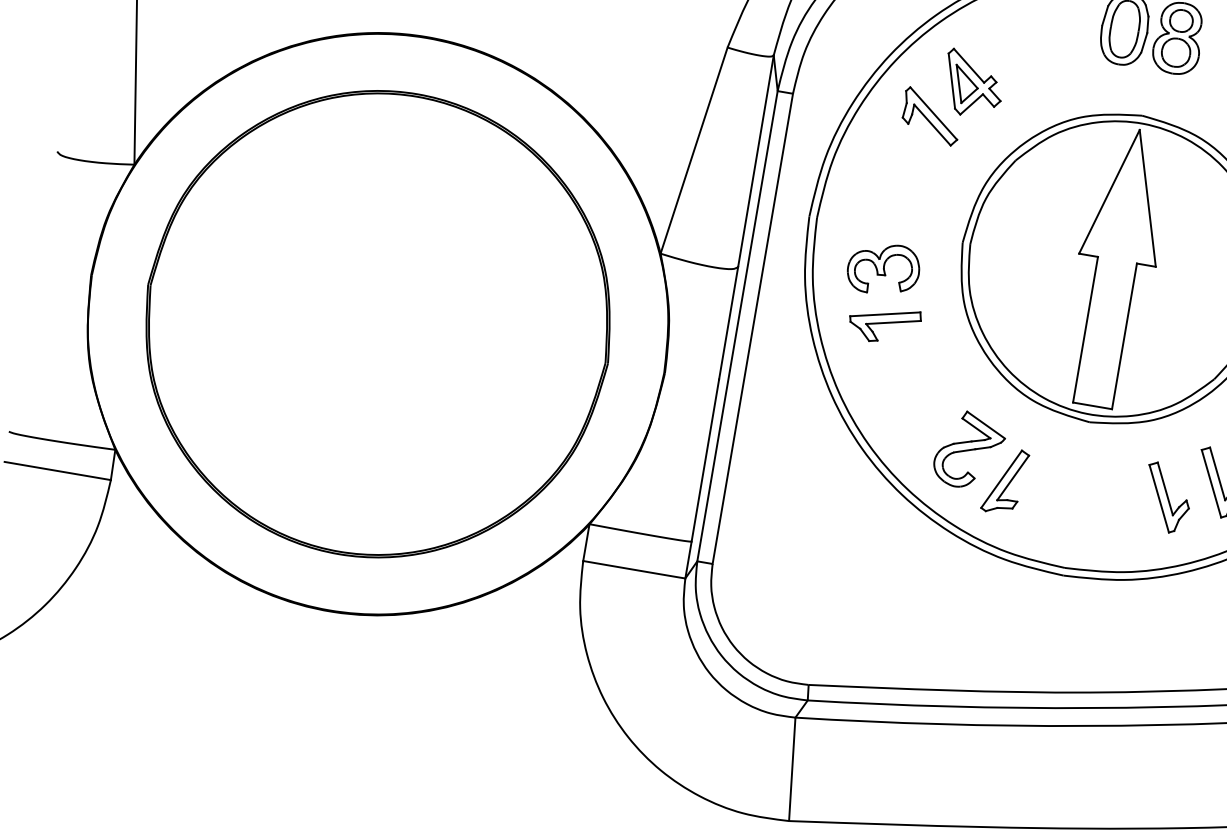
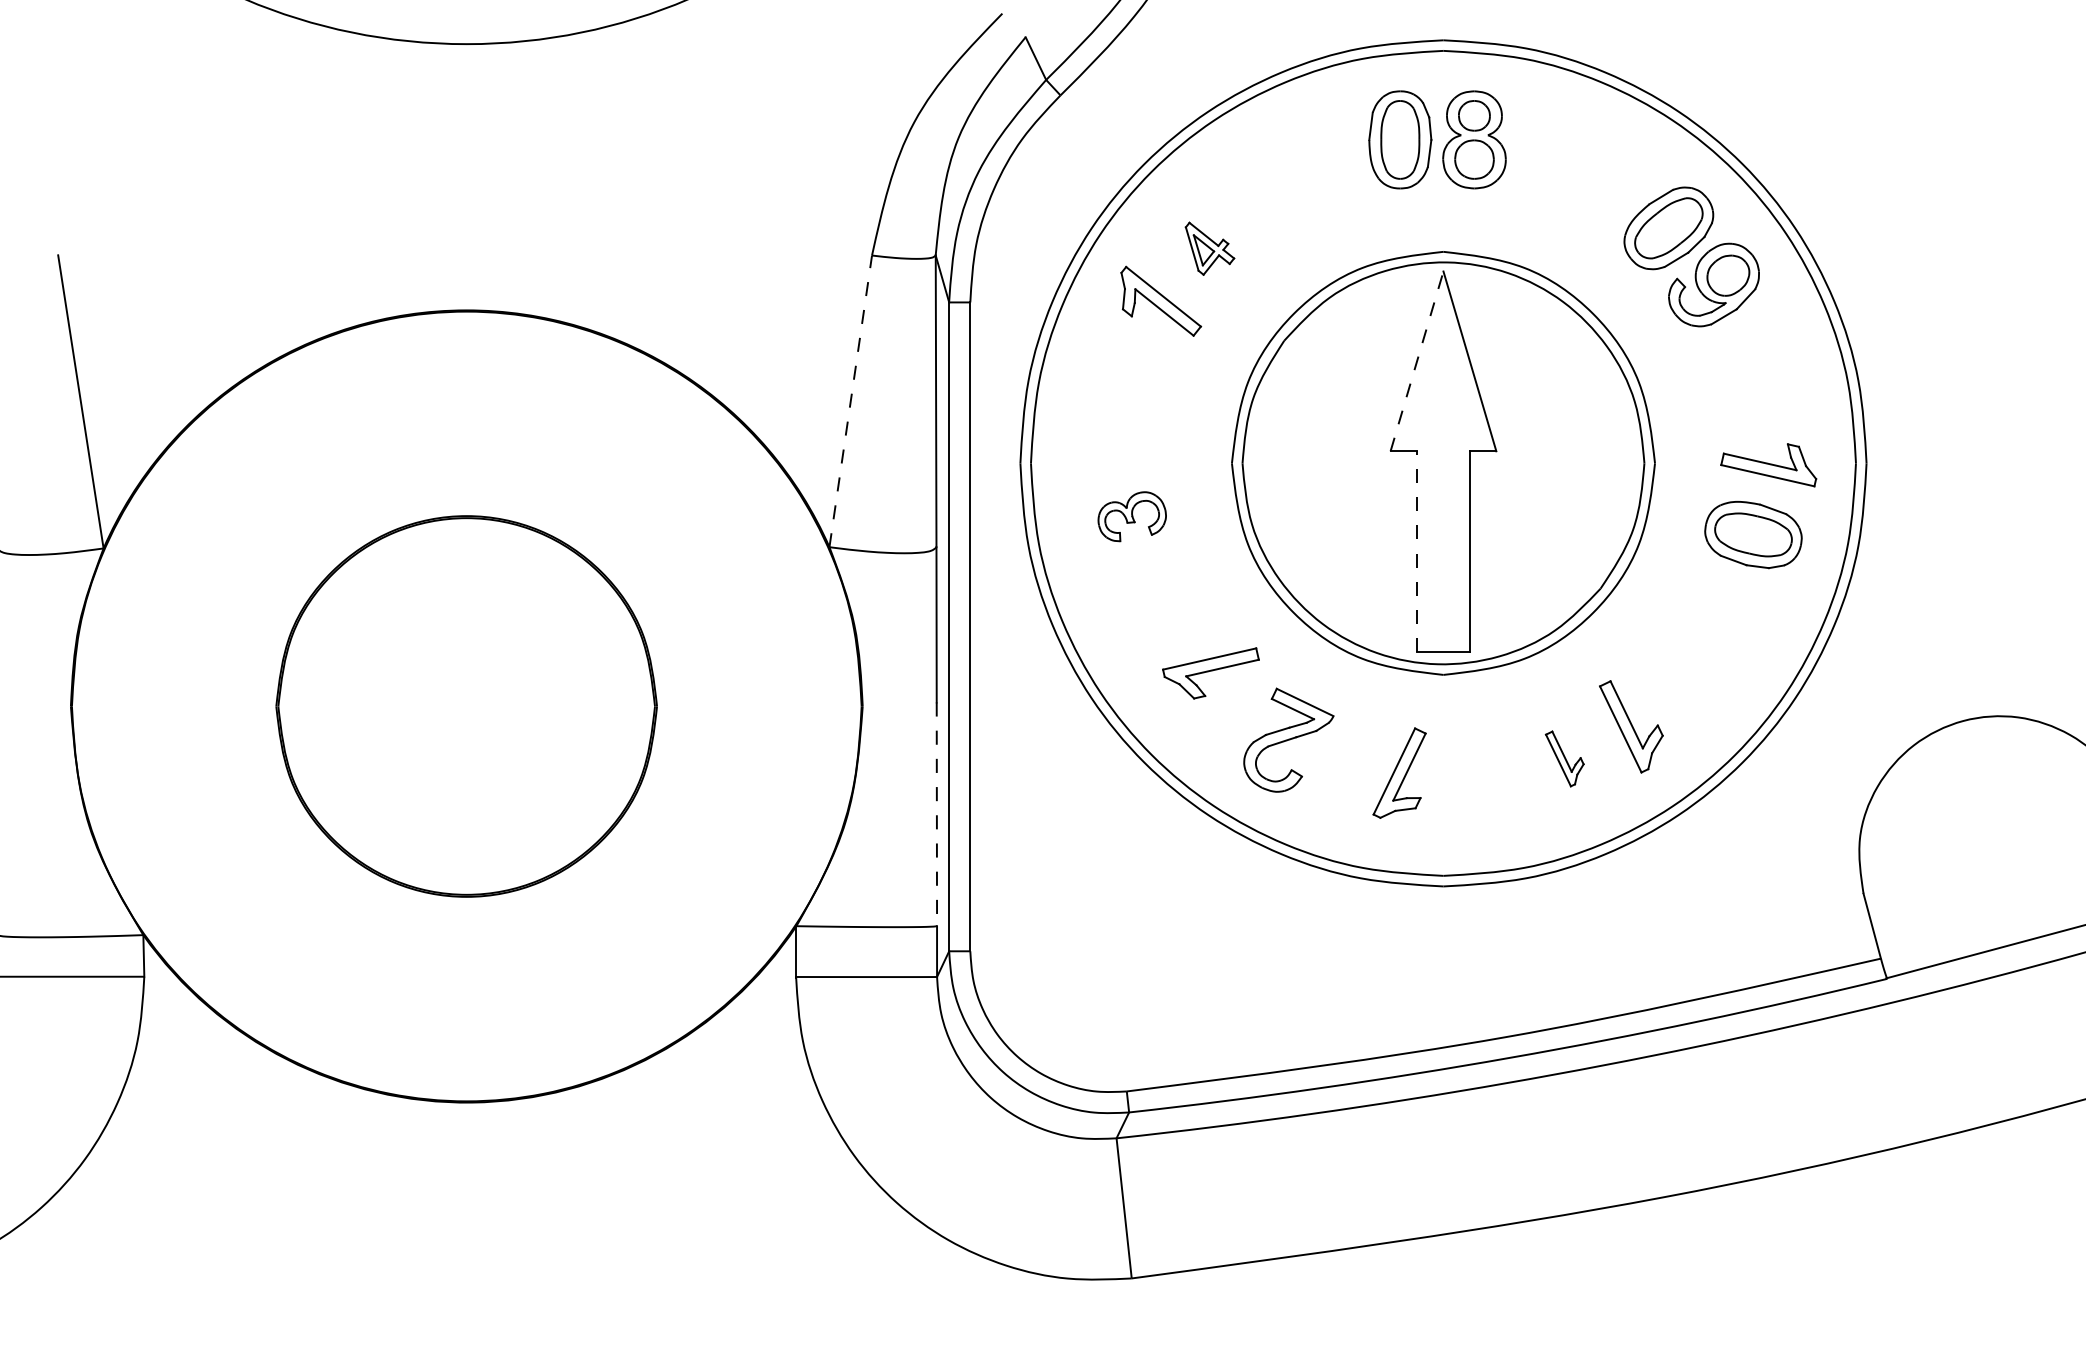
part: (973, 84) -> (1209, 248), size x0.6
line: (694, 149) -> (850, 400), solid -> dashed
line: (1109, 191) -> (1417, 361), solid -> dashed
part: (884, 268) -> (1132, 516), size x0.7
part: (377, 324) -> (466, 706), size x0.6
part: (884, 324) -> (1210, 673), moved
line: (1085, 329) -> (1416, 551), solid -> dashed
line: (705, 460) -> (936, 814), solid -> dashed
part: (1005, 480) -> (1399, 772), moved
part: (1167, 497) -> (1564, 758), size x0.6

